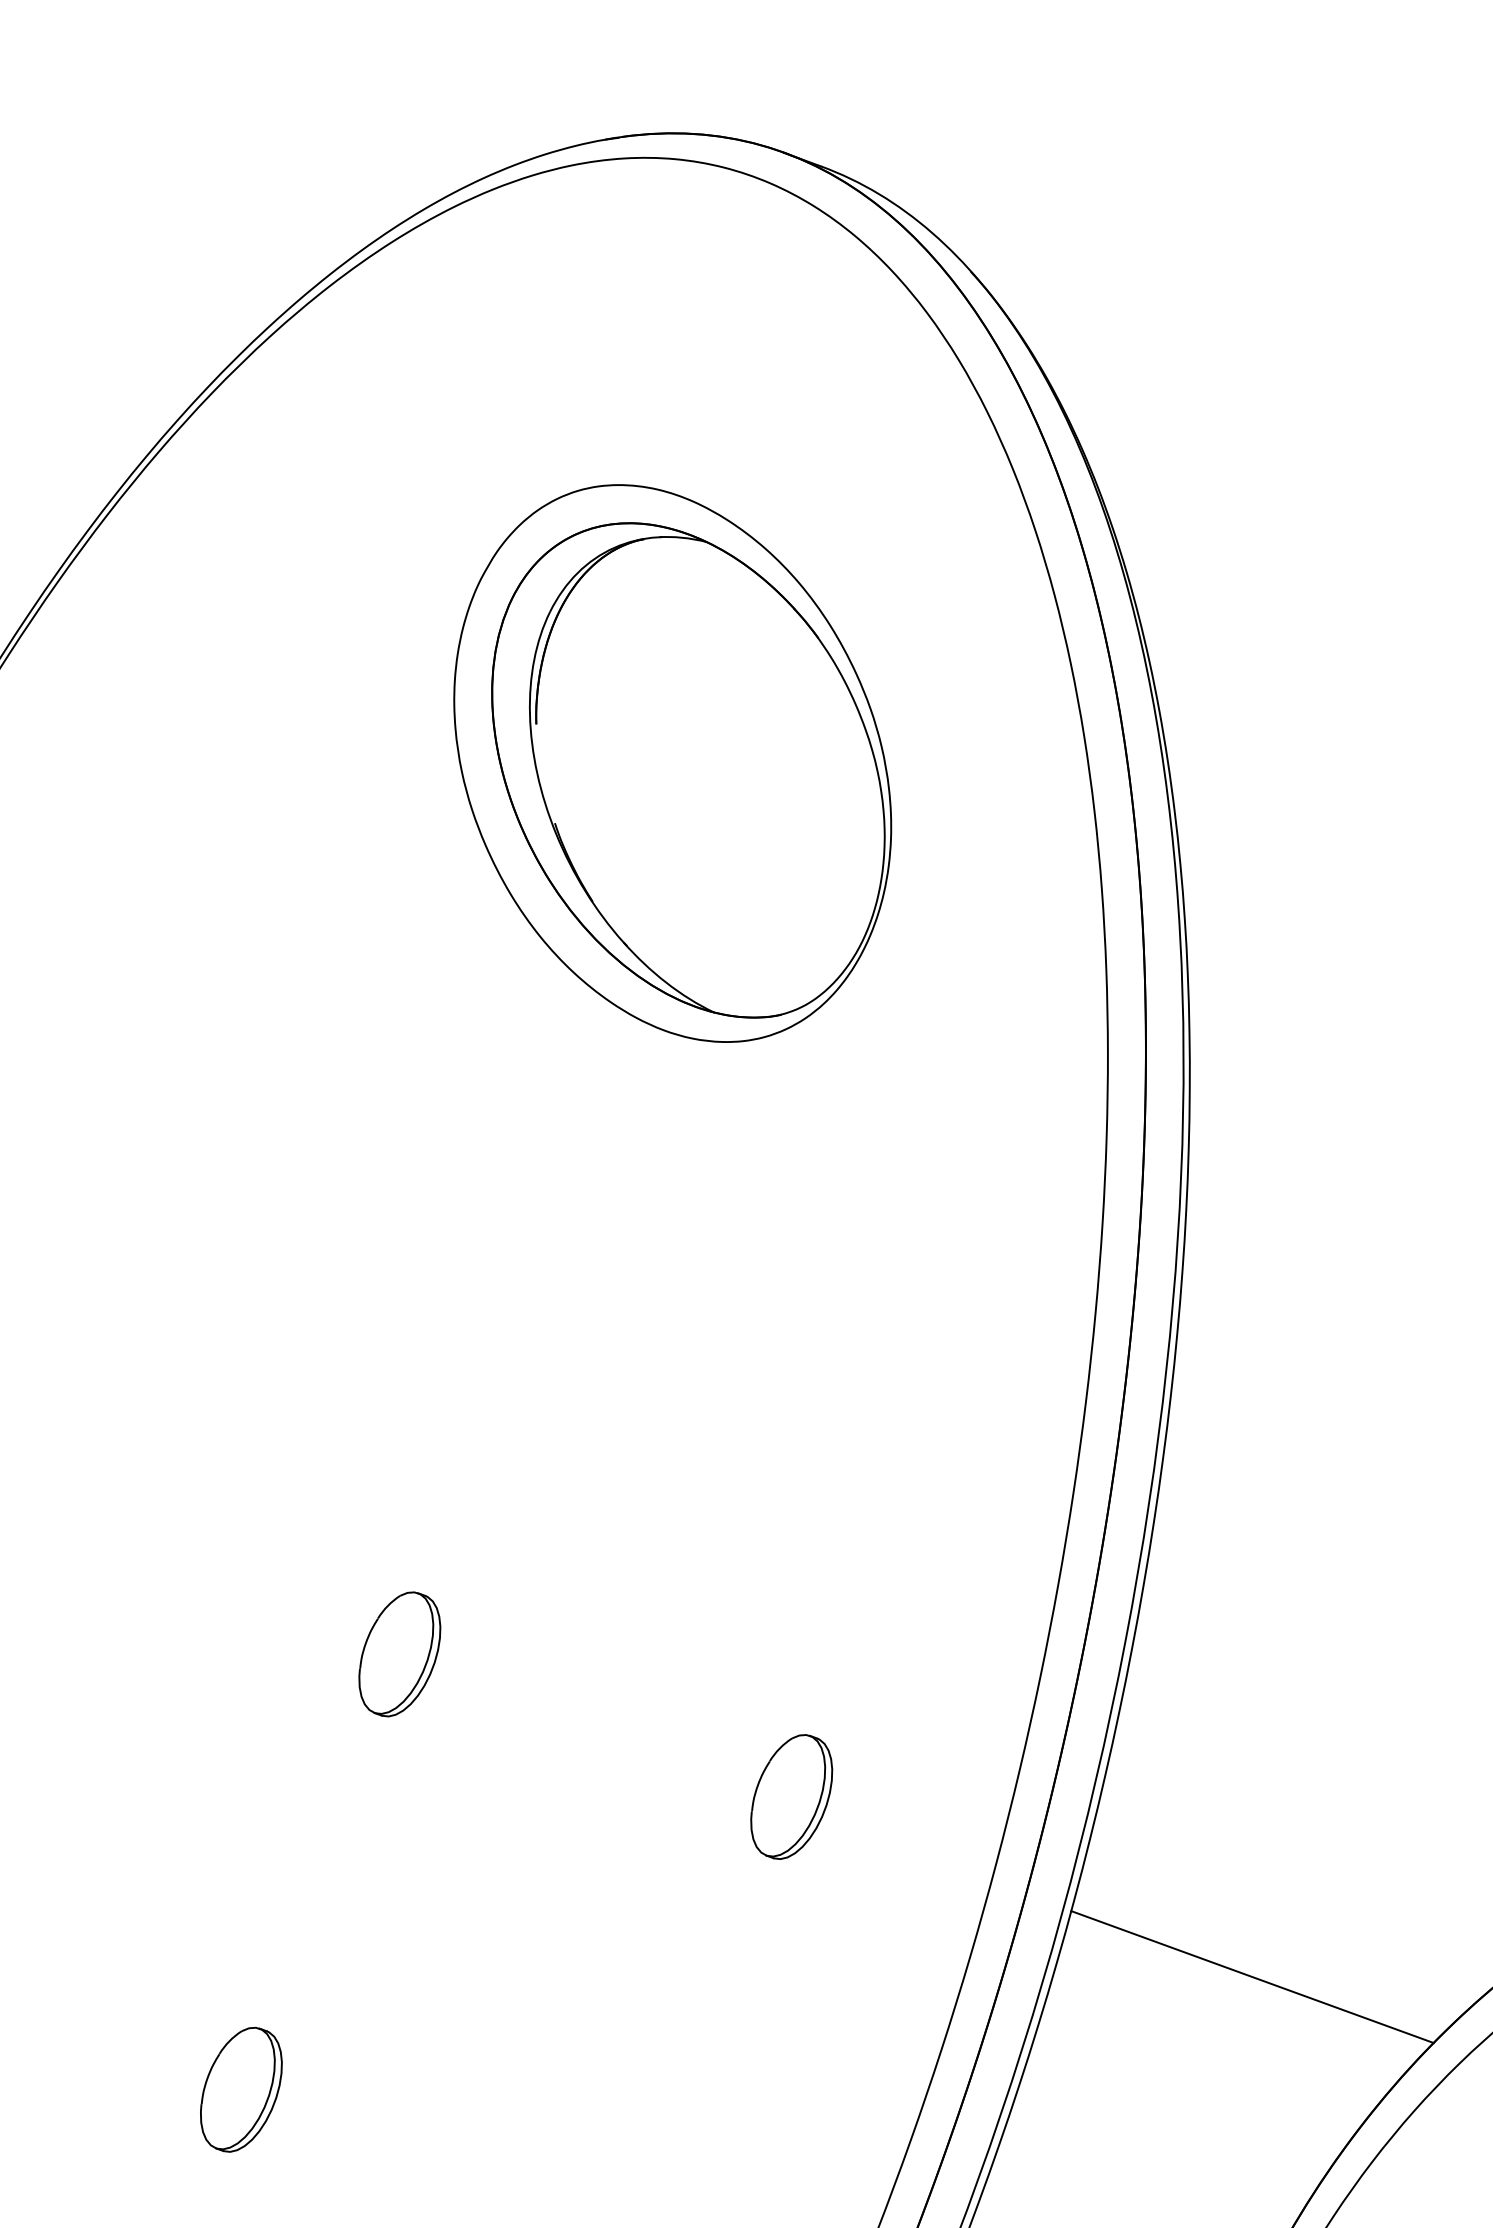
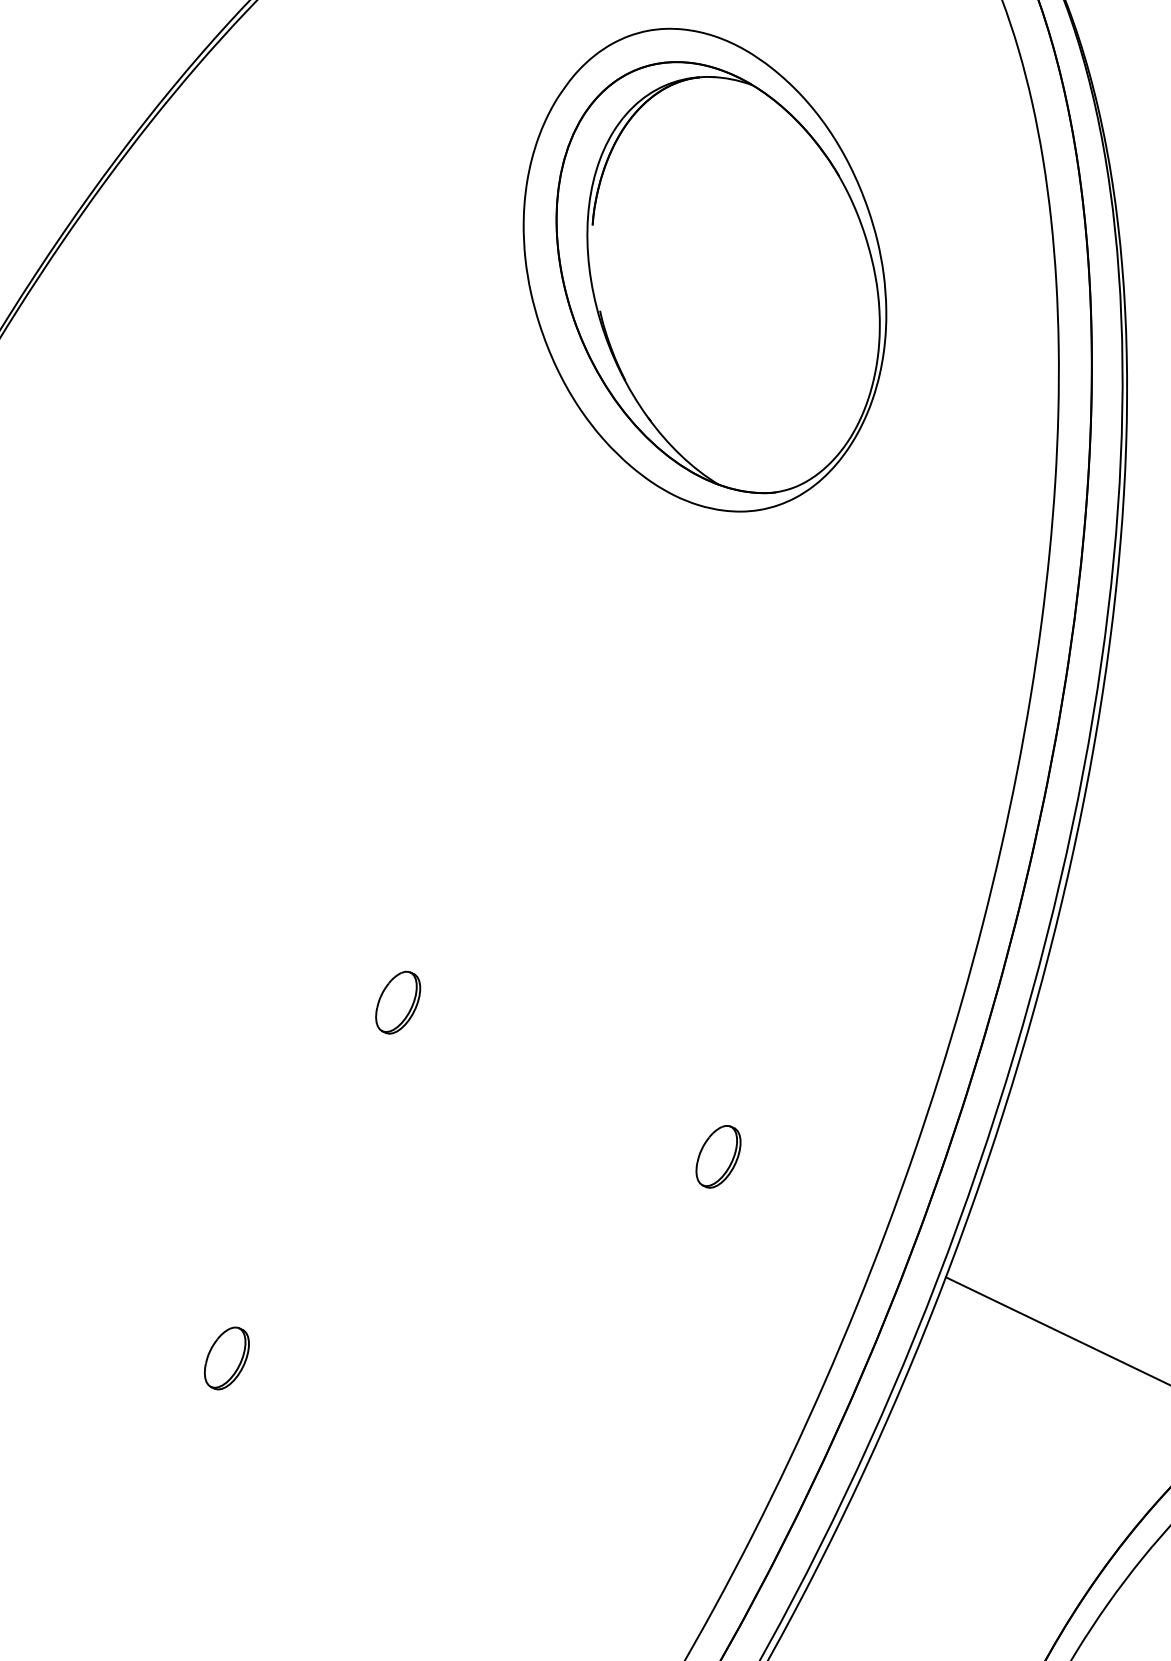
part: (399, 1654) -> (397, 1002), size x0.6
part: (791, 1796) -> (718, 1156), size x0.6
part: (241, 2089) -> (226, 1358), size x0.6

